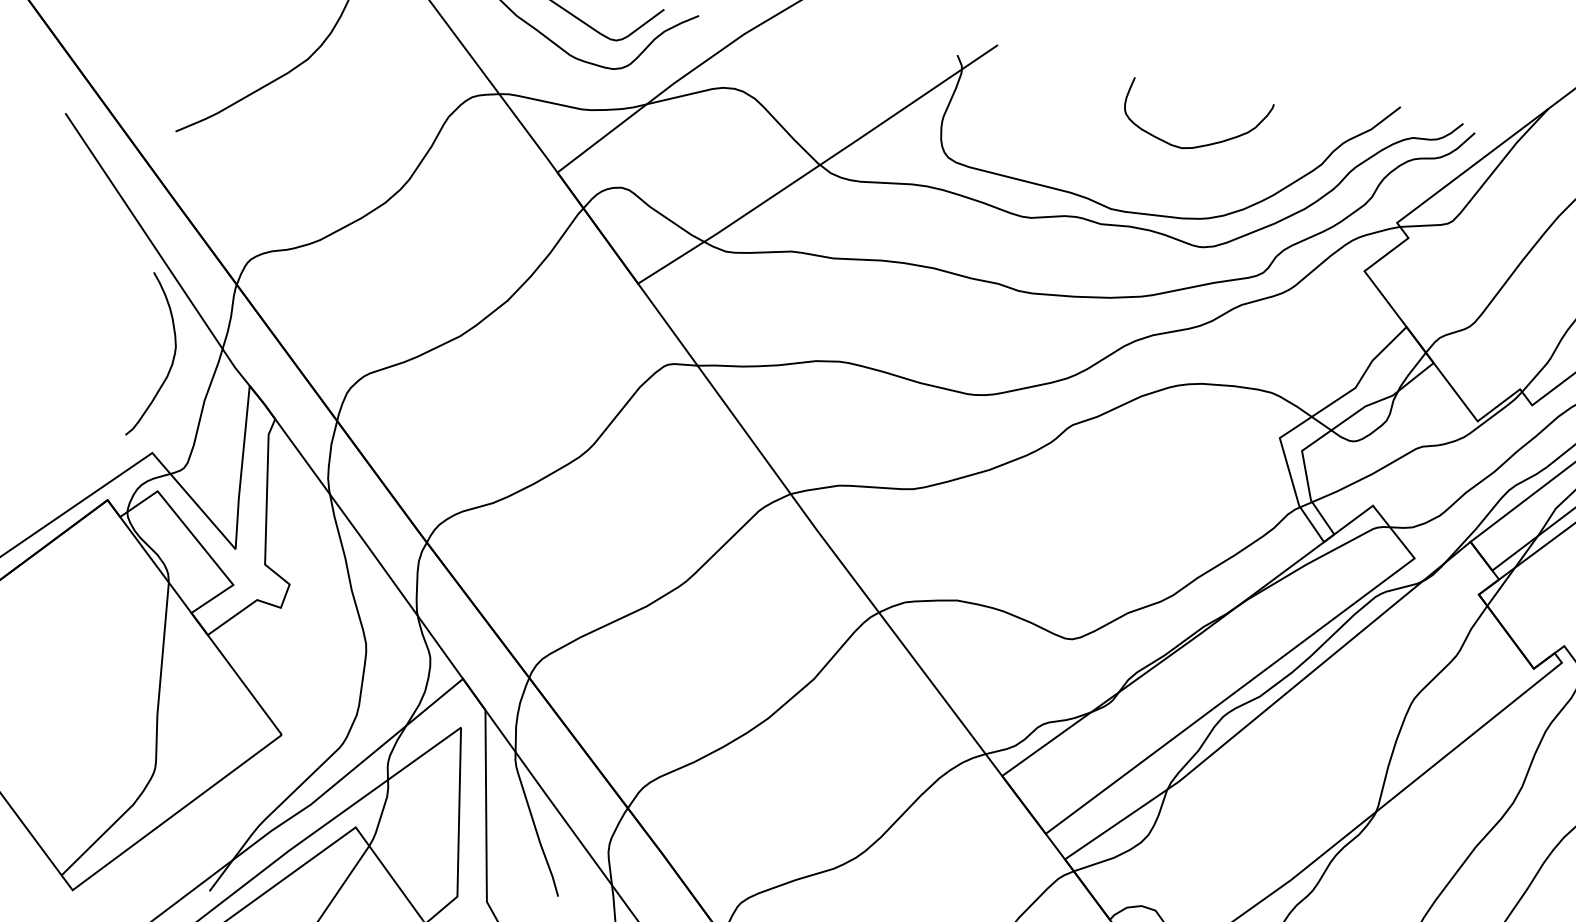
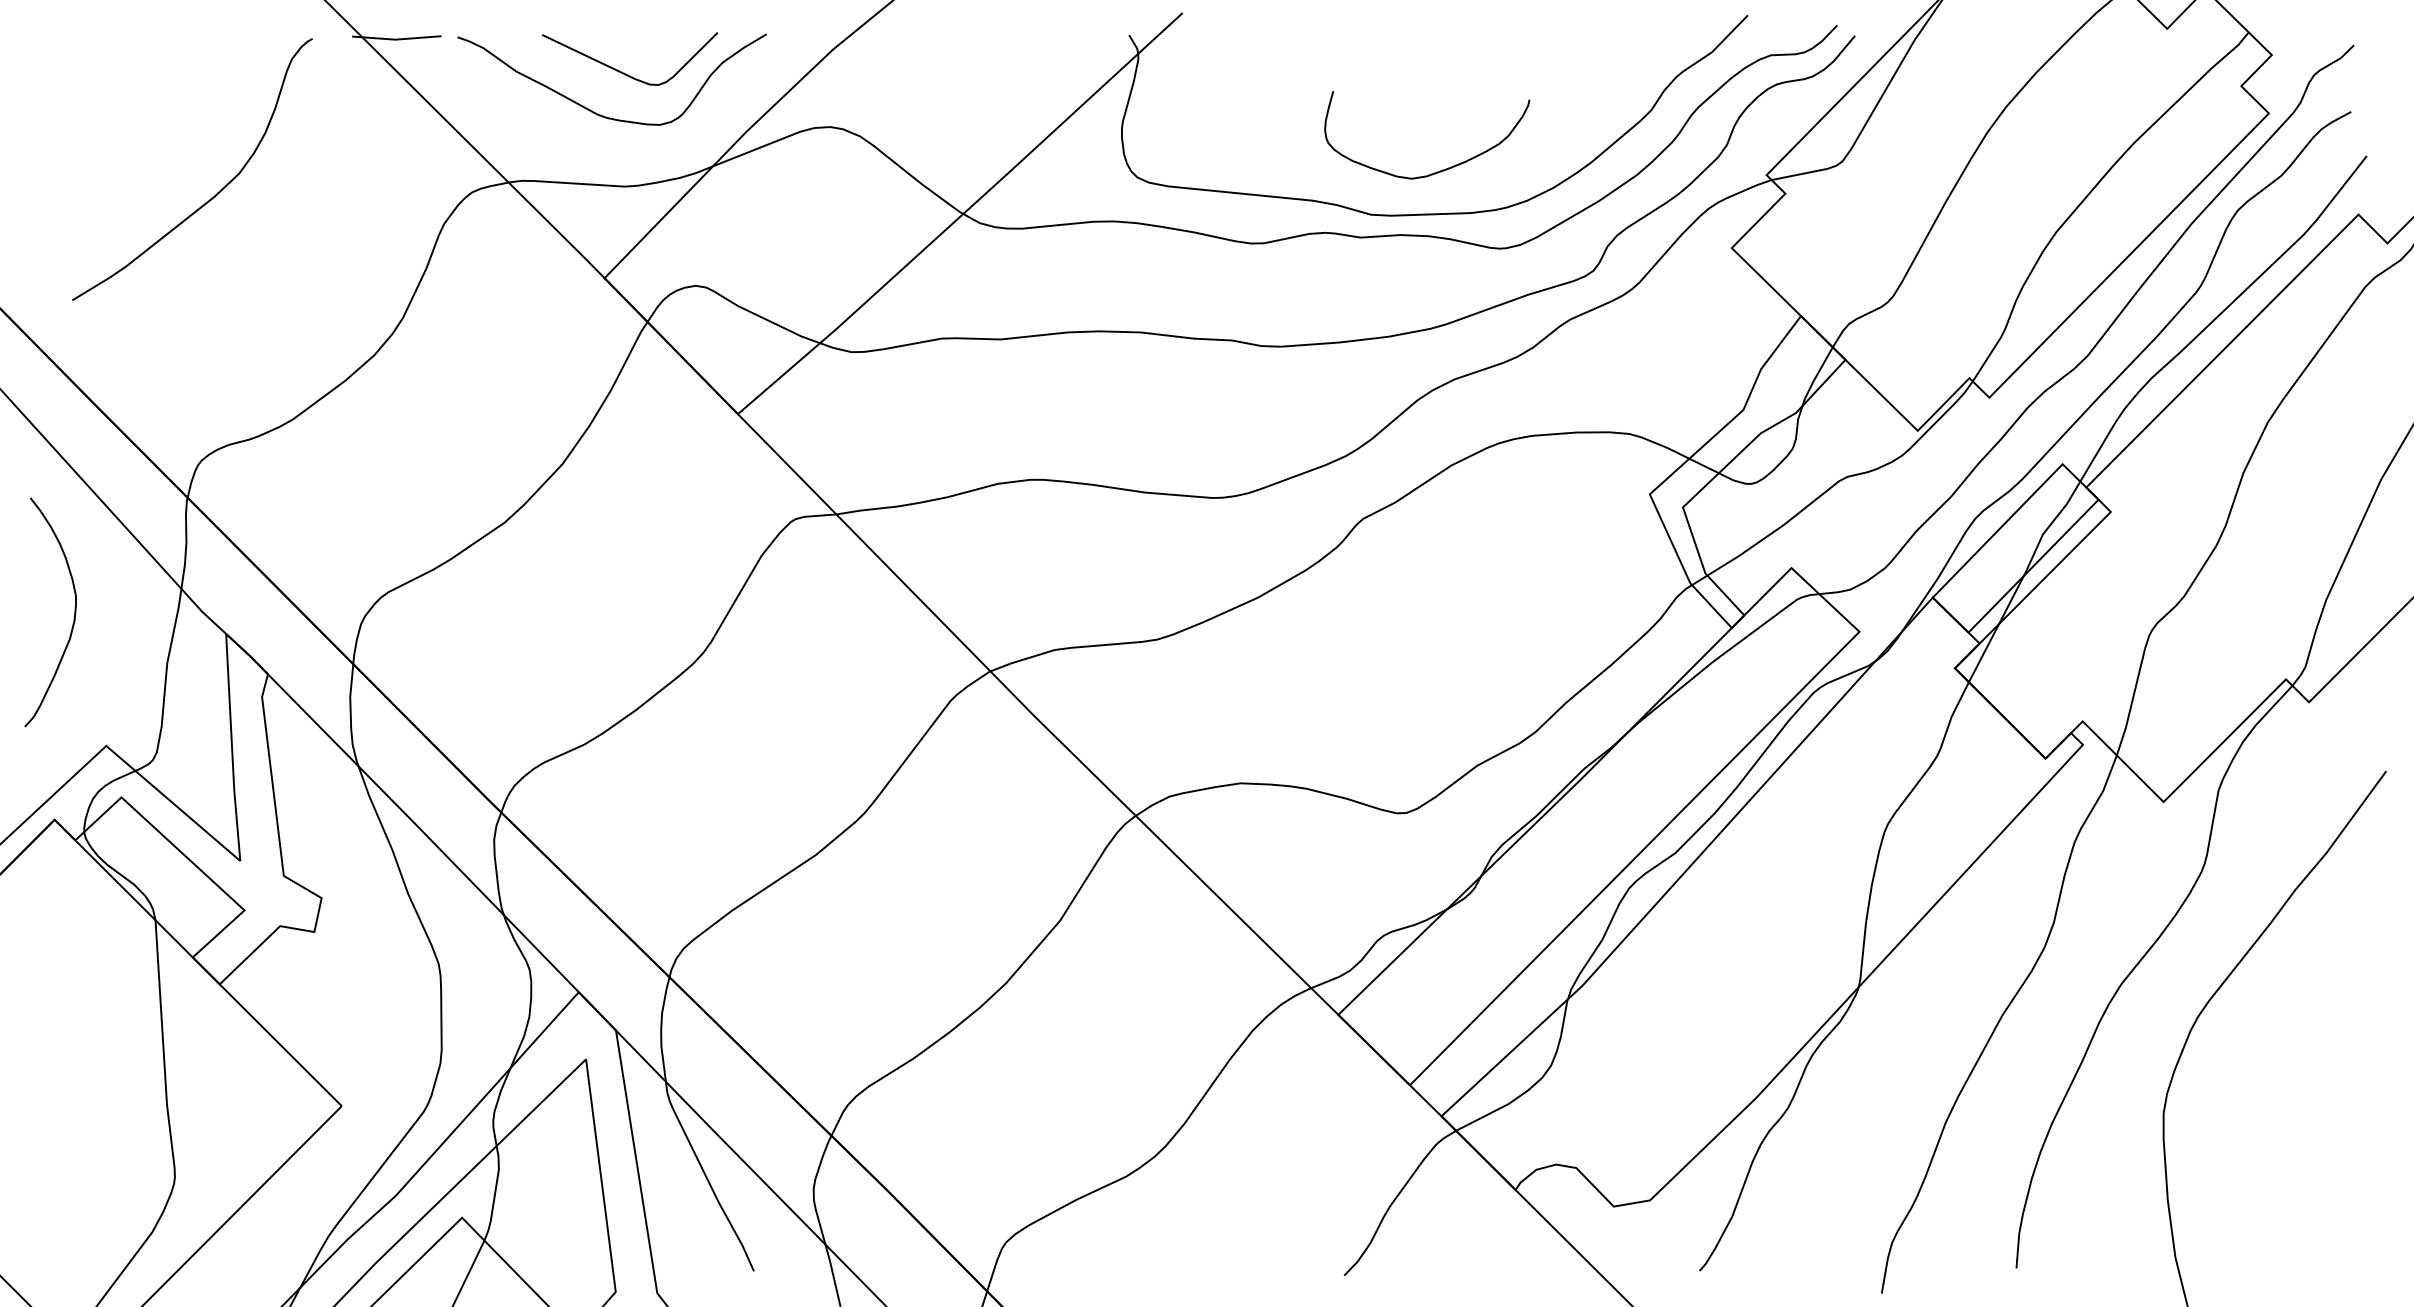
curve: (1202, 145) -> (1439, 170), moved
curve: (171, 362) -> (73, 618), moved

